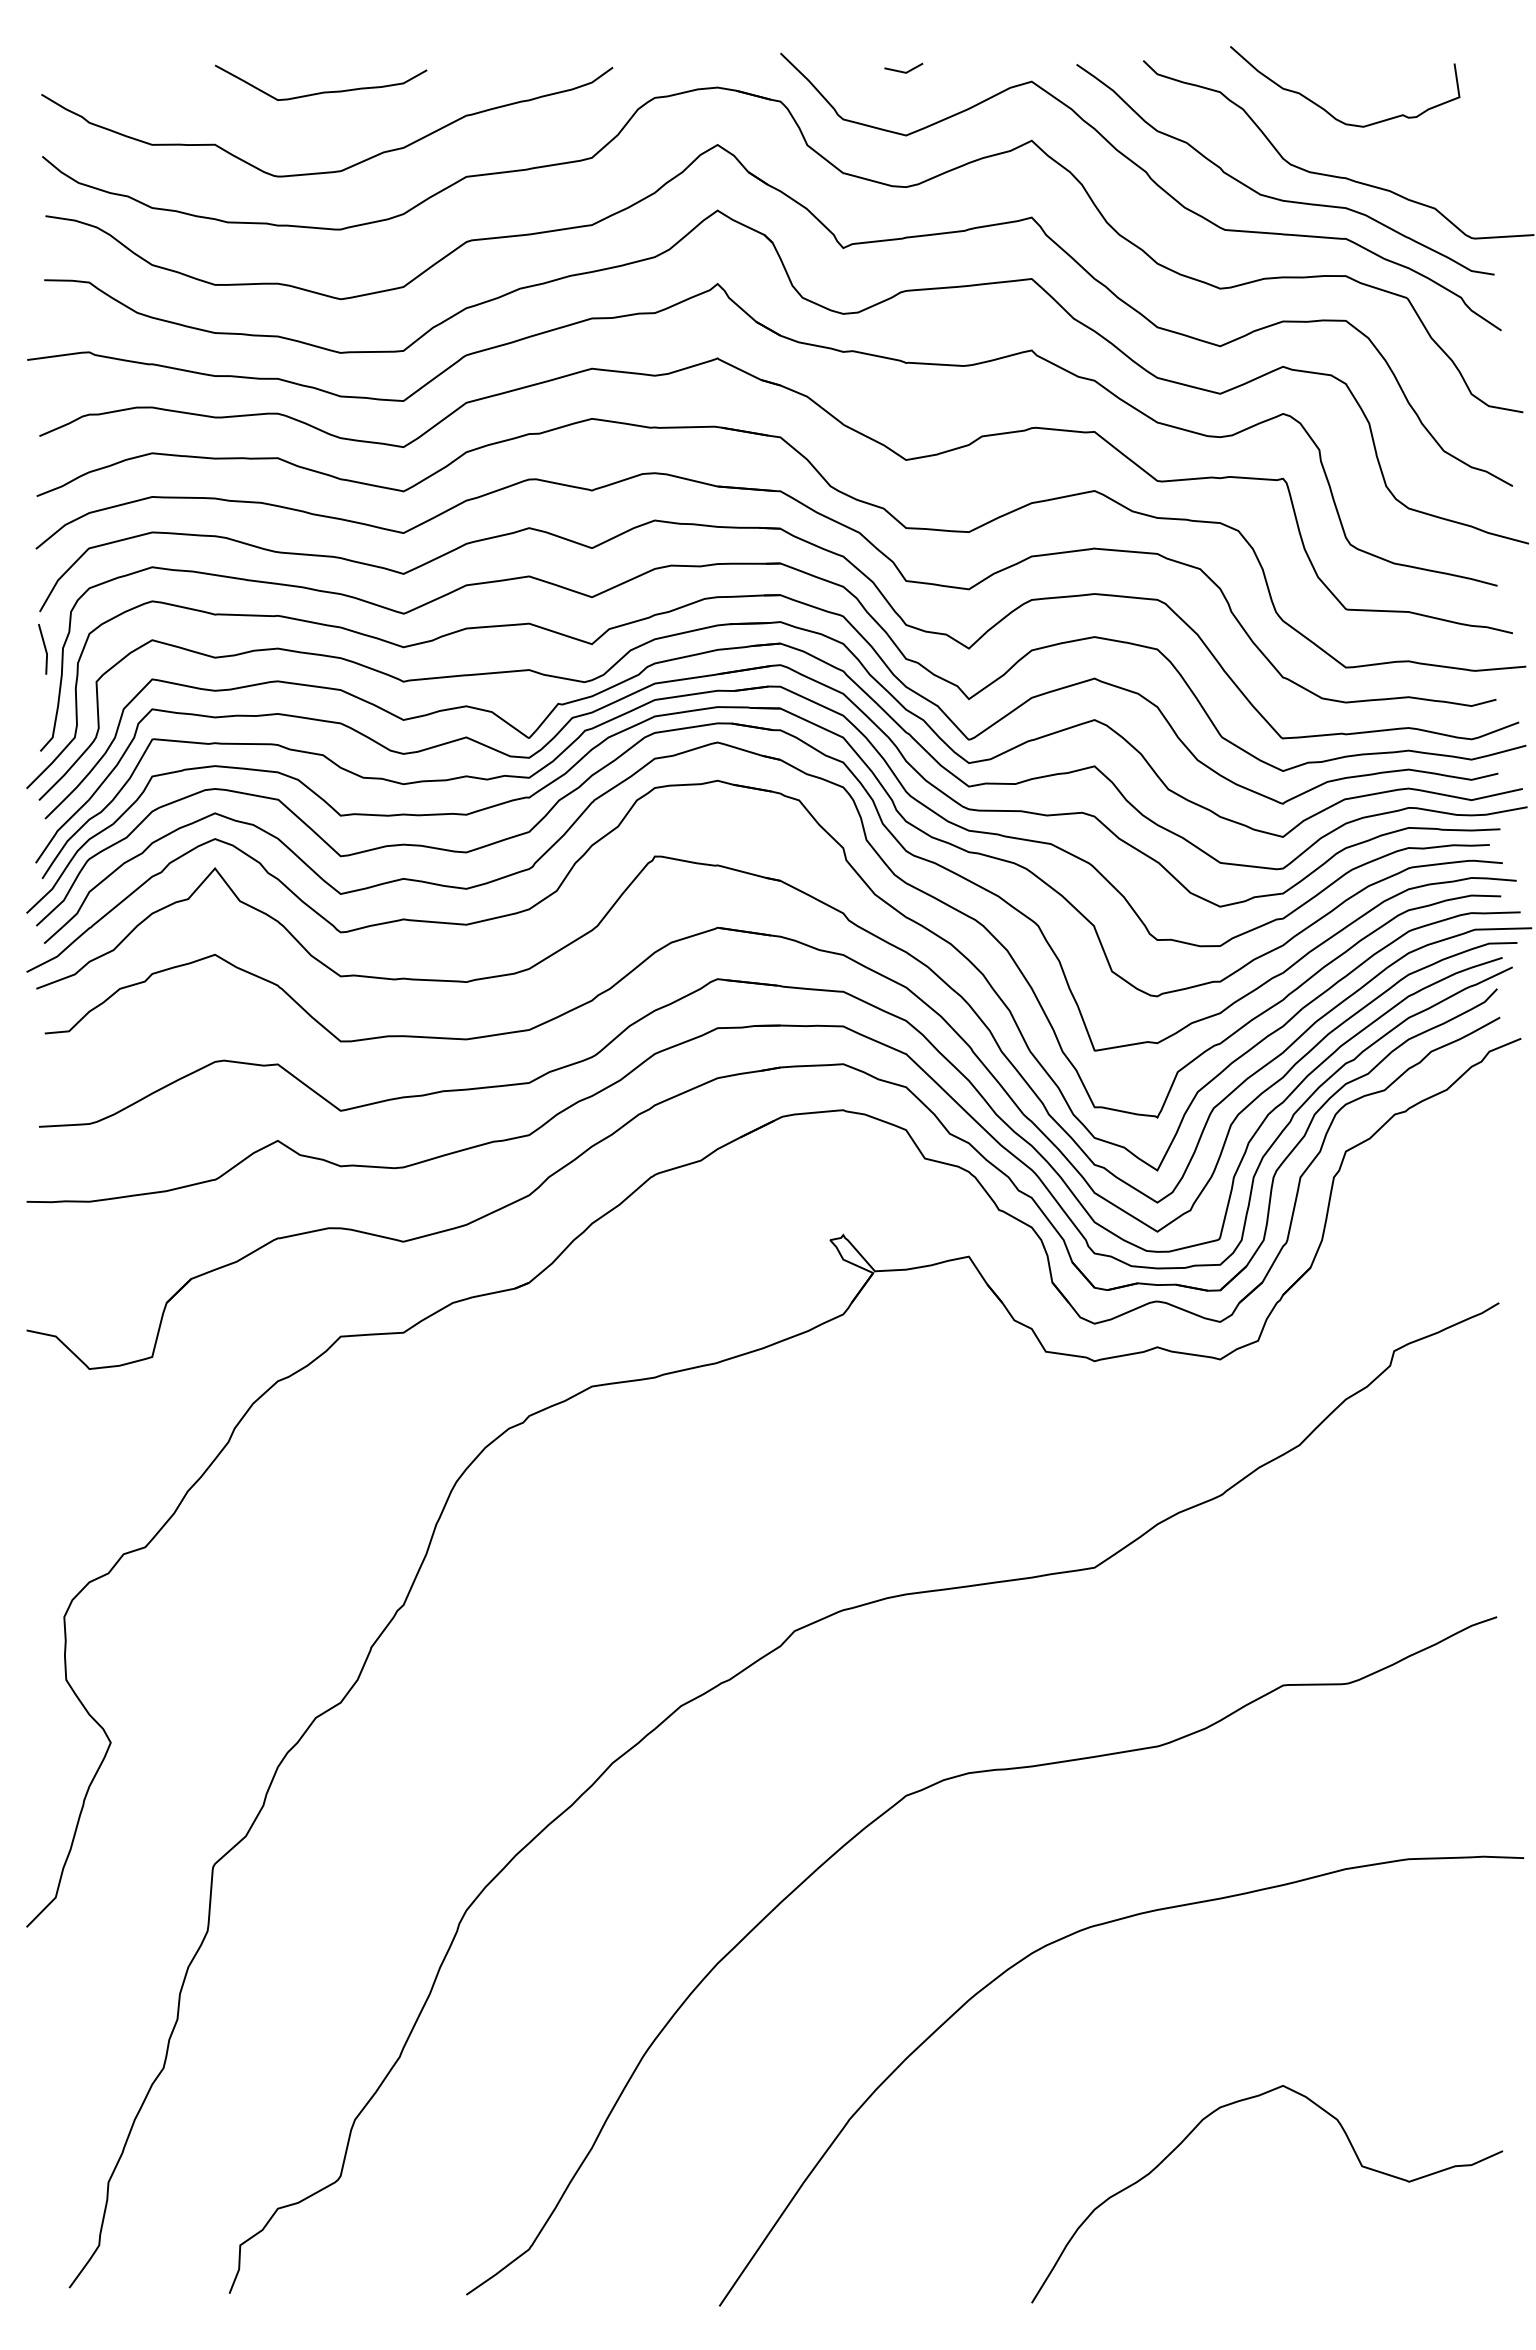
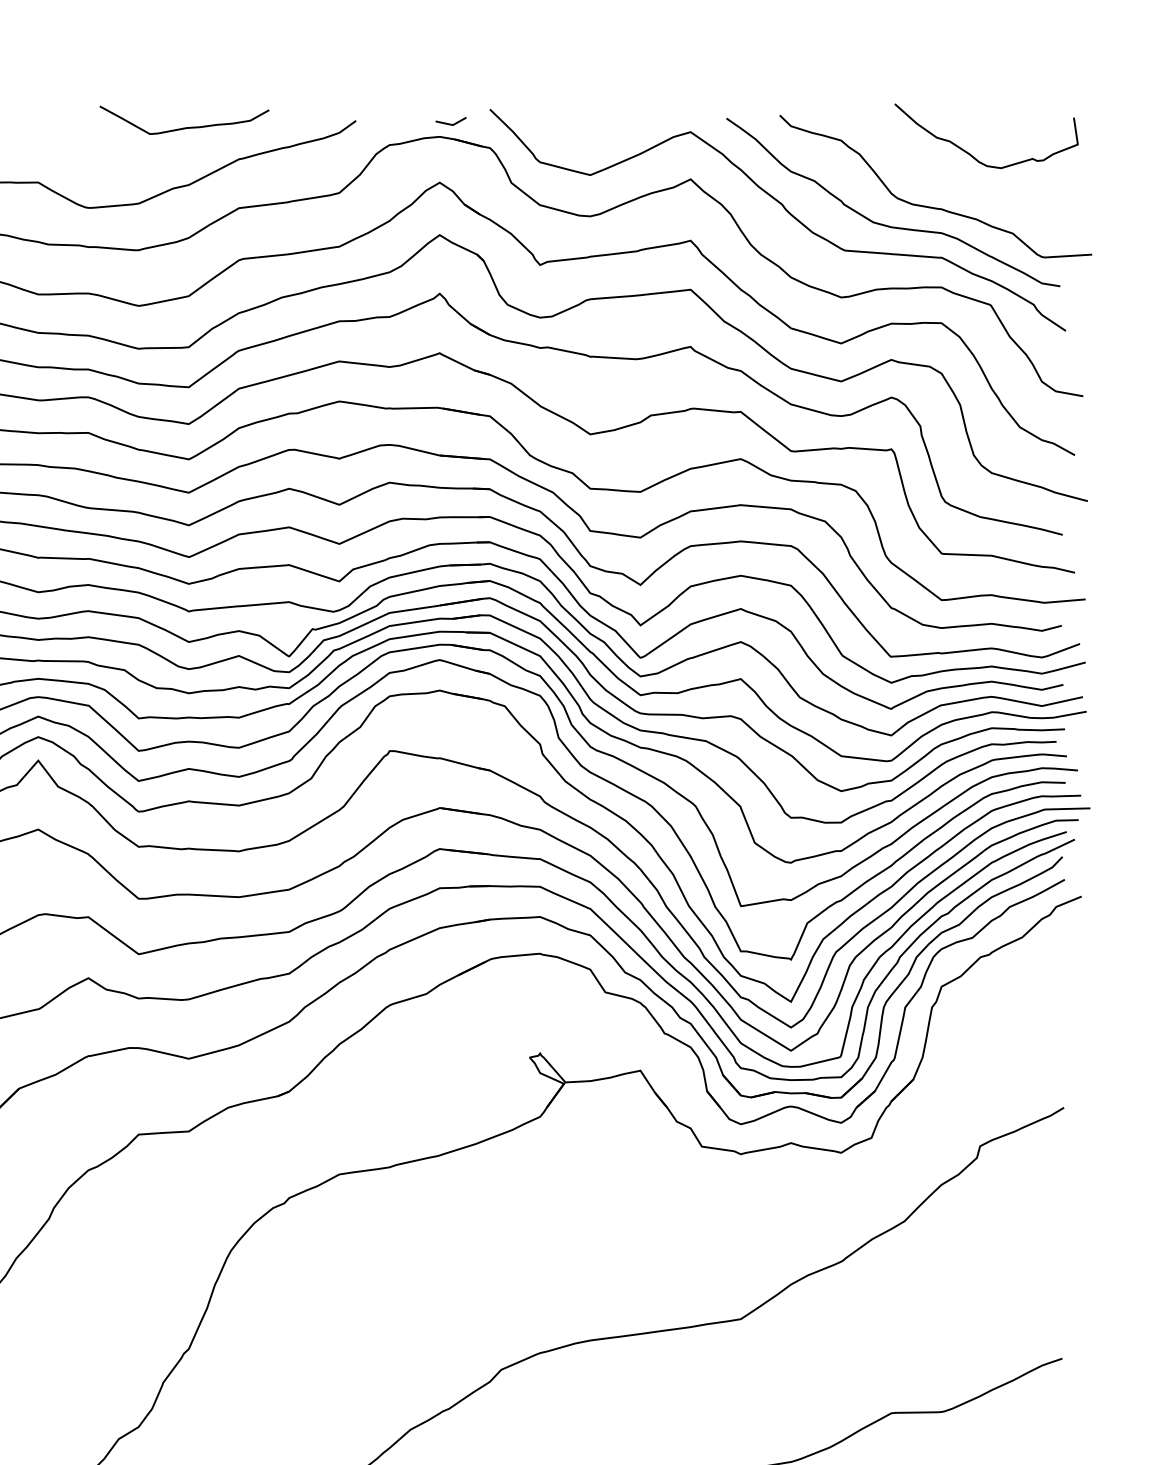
line: (903, 71) -> (450, 124), moved
curve: (322, 91) -> (185, 127), moved
curve: (1328, 111) -> (973, 155), moved

